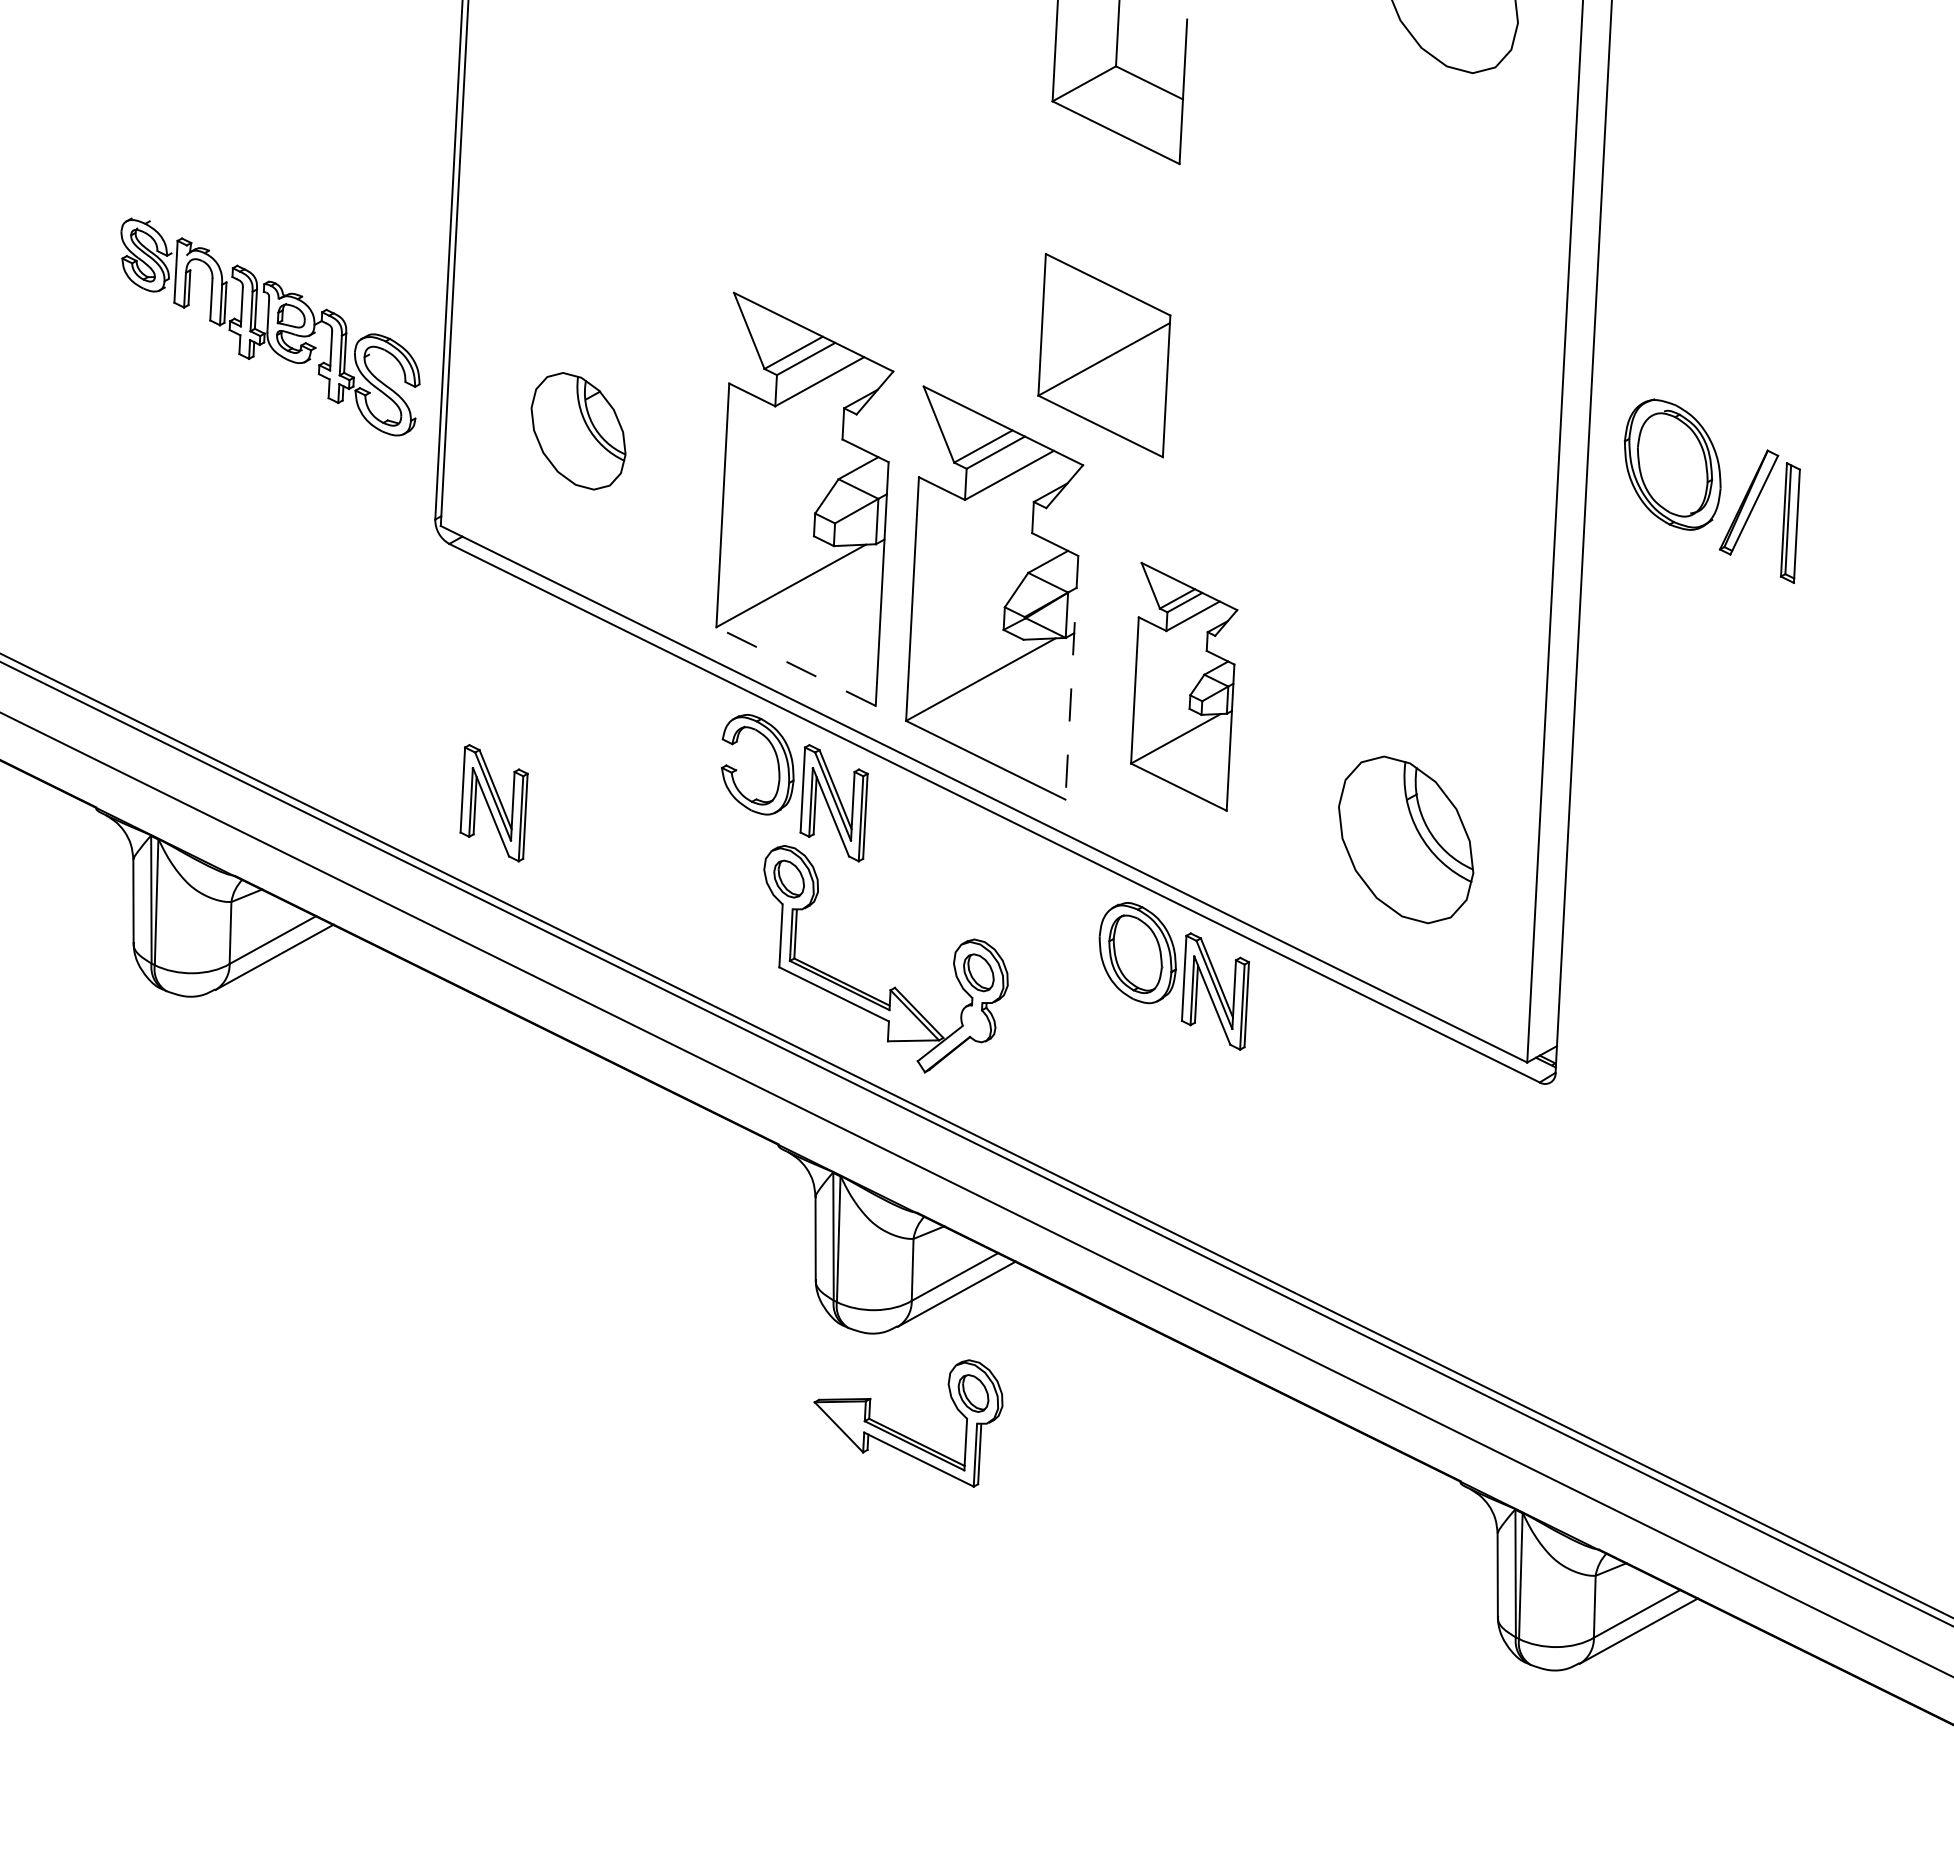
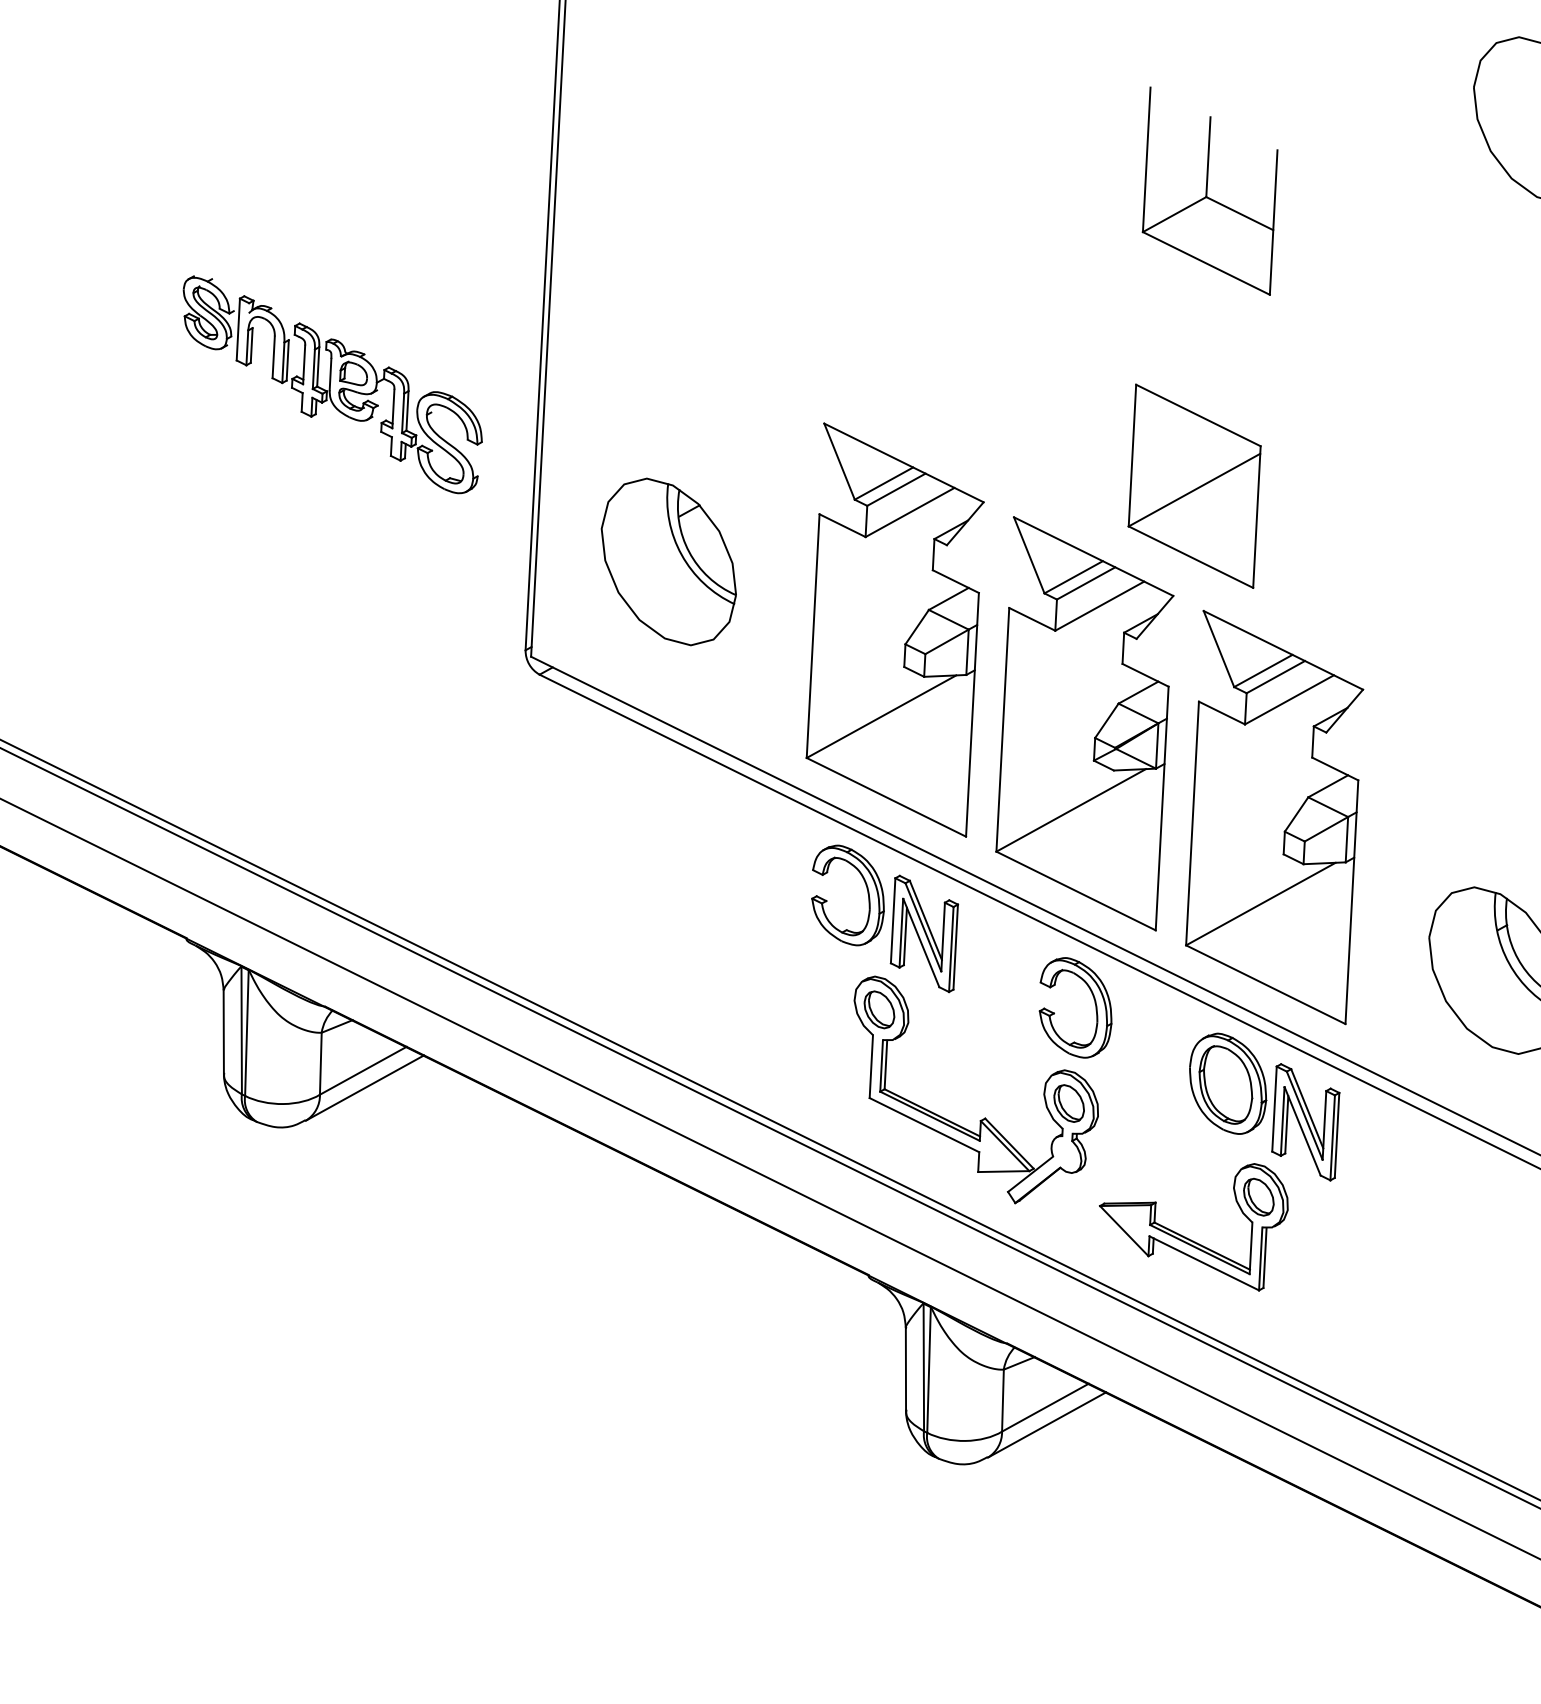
part: (270, 326) -> (332, 384), moved
part: (578, 431) -> (668, 562), size x1.43
line: (796, 666) -> (886, 797), dashed -> solid
line: (1071, 678) -> (1161, 809), dashed -> solid
part: (1183, 686) -> (1273, 817), size x1.67
part: (493, 803) -> (583, 934), removed
part: (1004, 874) -> (1094, 1005), added
part: (903, 1434) -> (1188, 1238), moved

